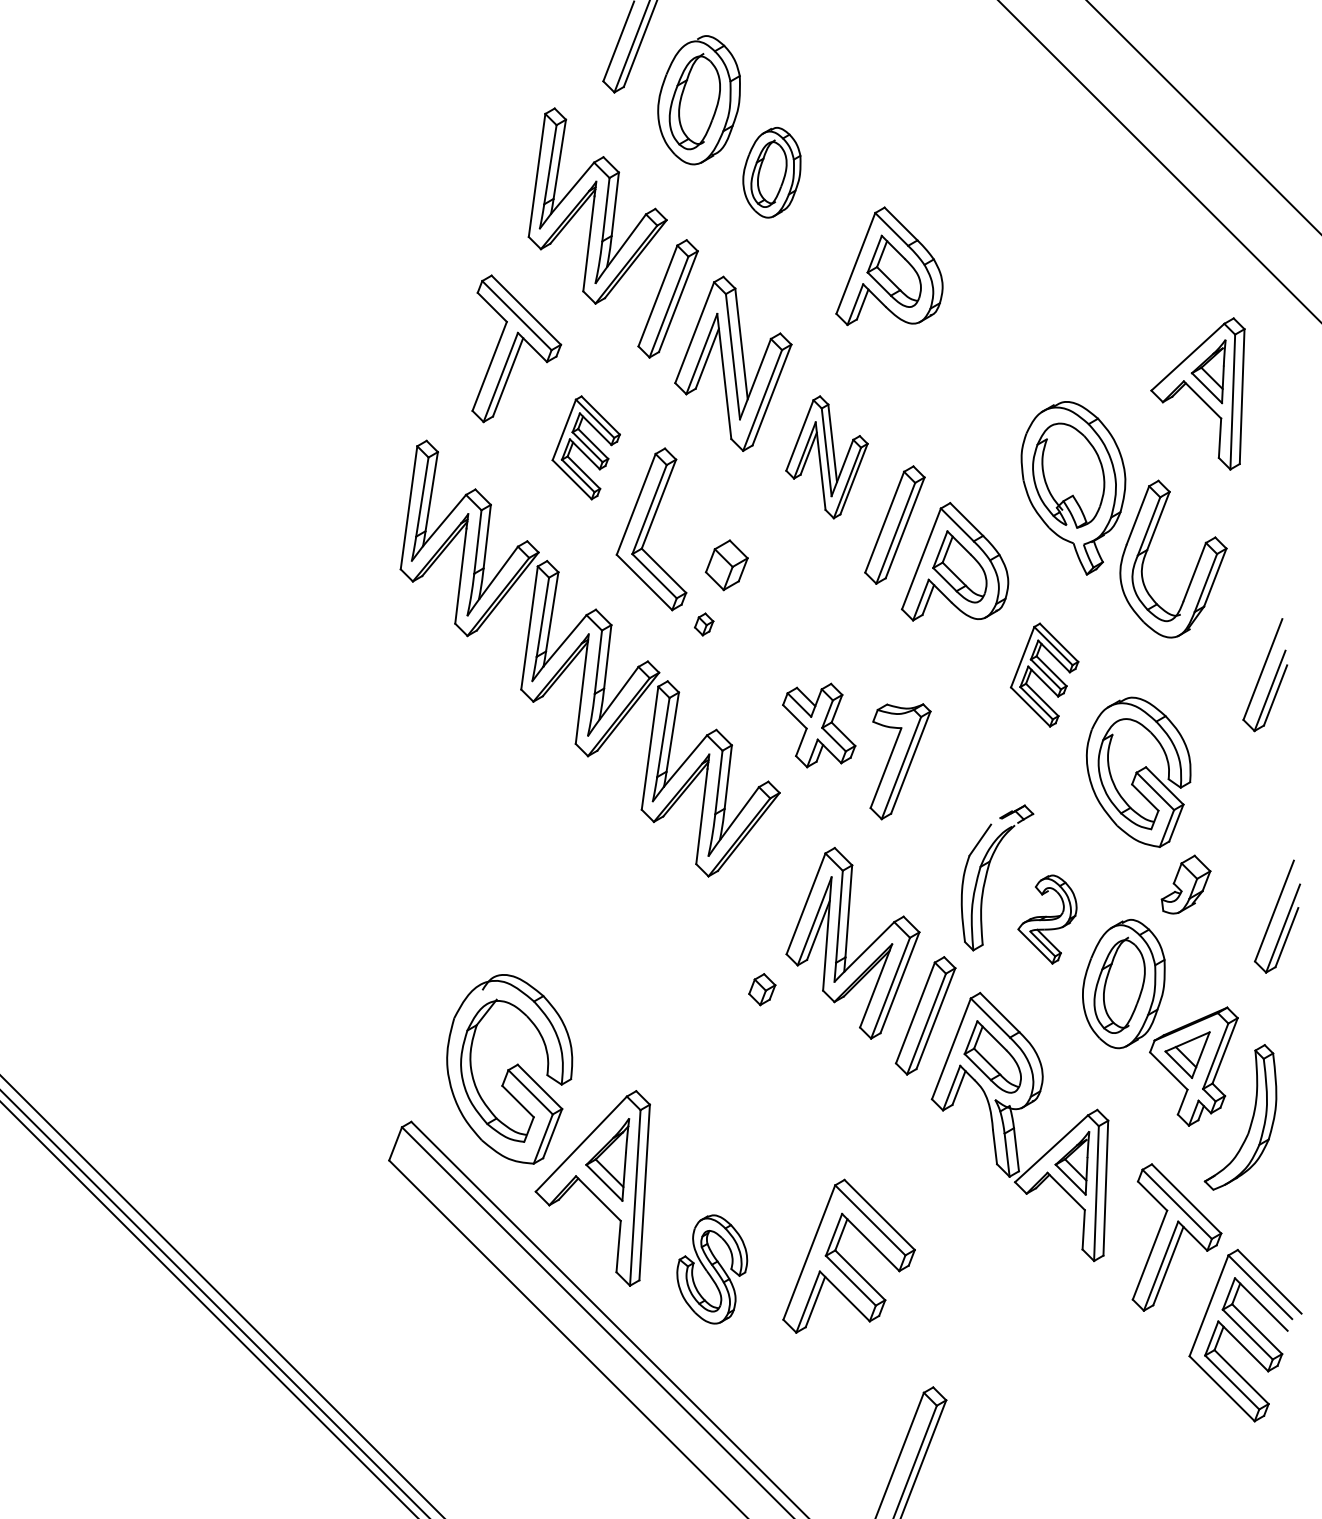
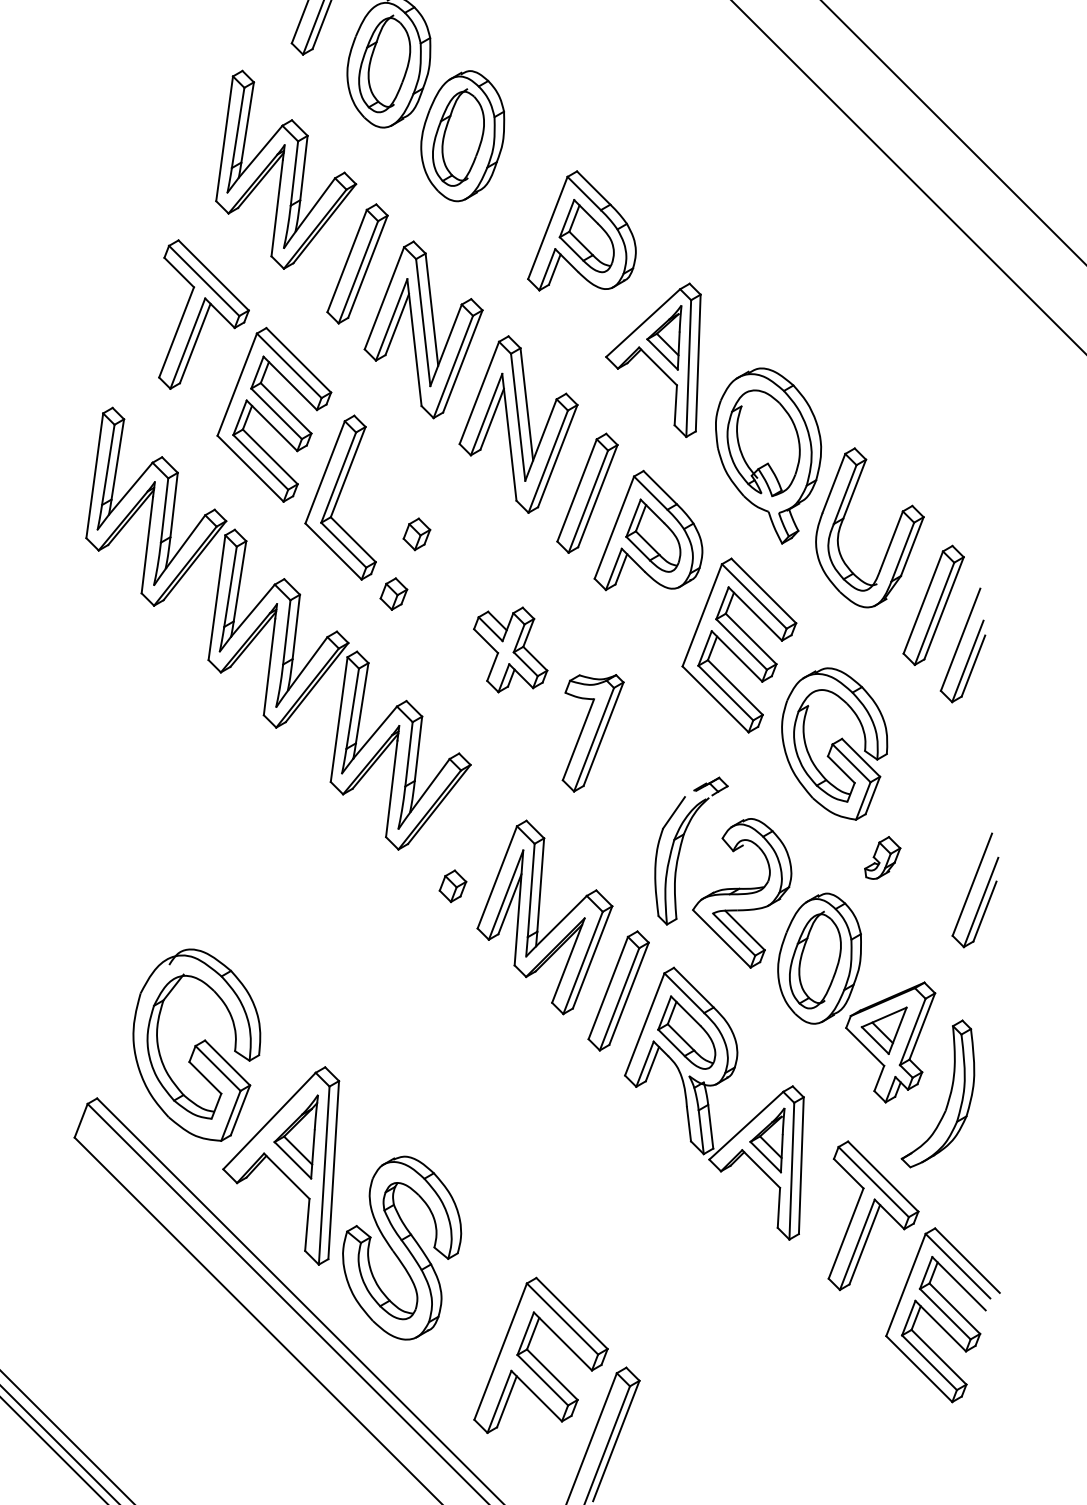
part: (771, 172) -> (462, 135), size x1.43
part: (1197, 393) -> (652, 359), moved
part: (586, 447) -> (274, 414), size x1.67
part: (826, 457) -> (518, 424), size x1.43
part: (726, 565) -> (416, 534), size x0.62
part: (704, 624) -> (394, 594), size x1.43
part: (1236, 635) -> (933, 605), added
part: (1044, 674) -> (739, 644), size x1.67
part: (819, 725) -> (511, 649), moved
part: (1185, 884) -> (882, 857), size x0.71
part: (1047, 919) -> (742, 893), size x1.67
part: (762, 989) -> (453, 886), moved
part: (848, 1255) -> (540, 1354), moved
part: (712, 1269) -> (402, 1248), size x1.67

